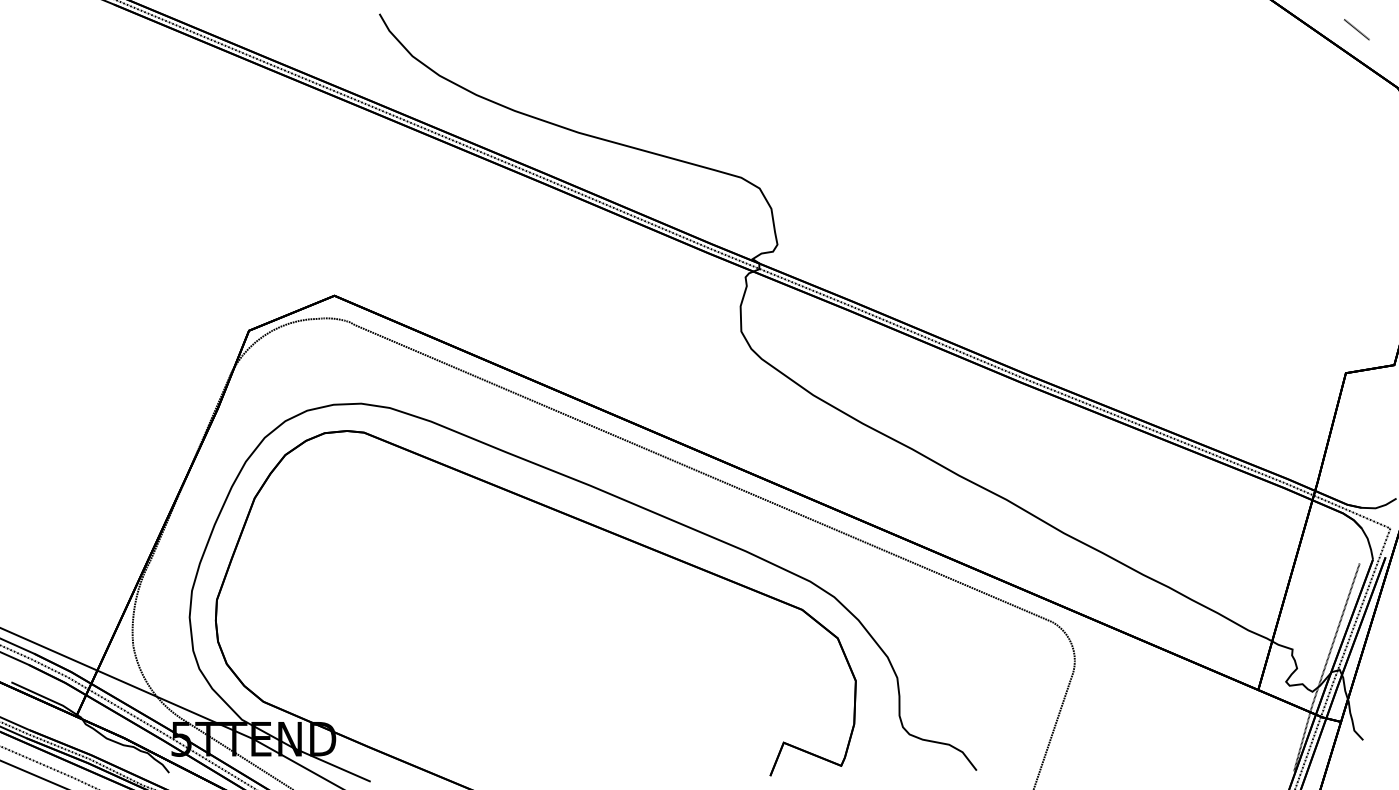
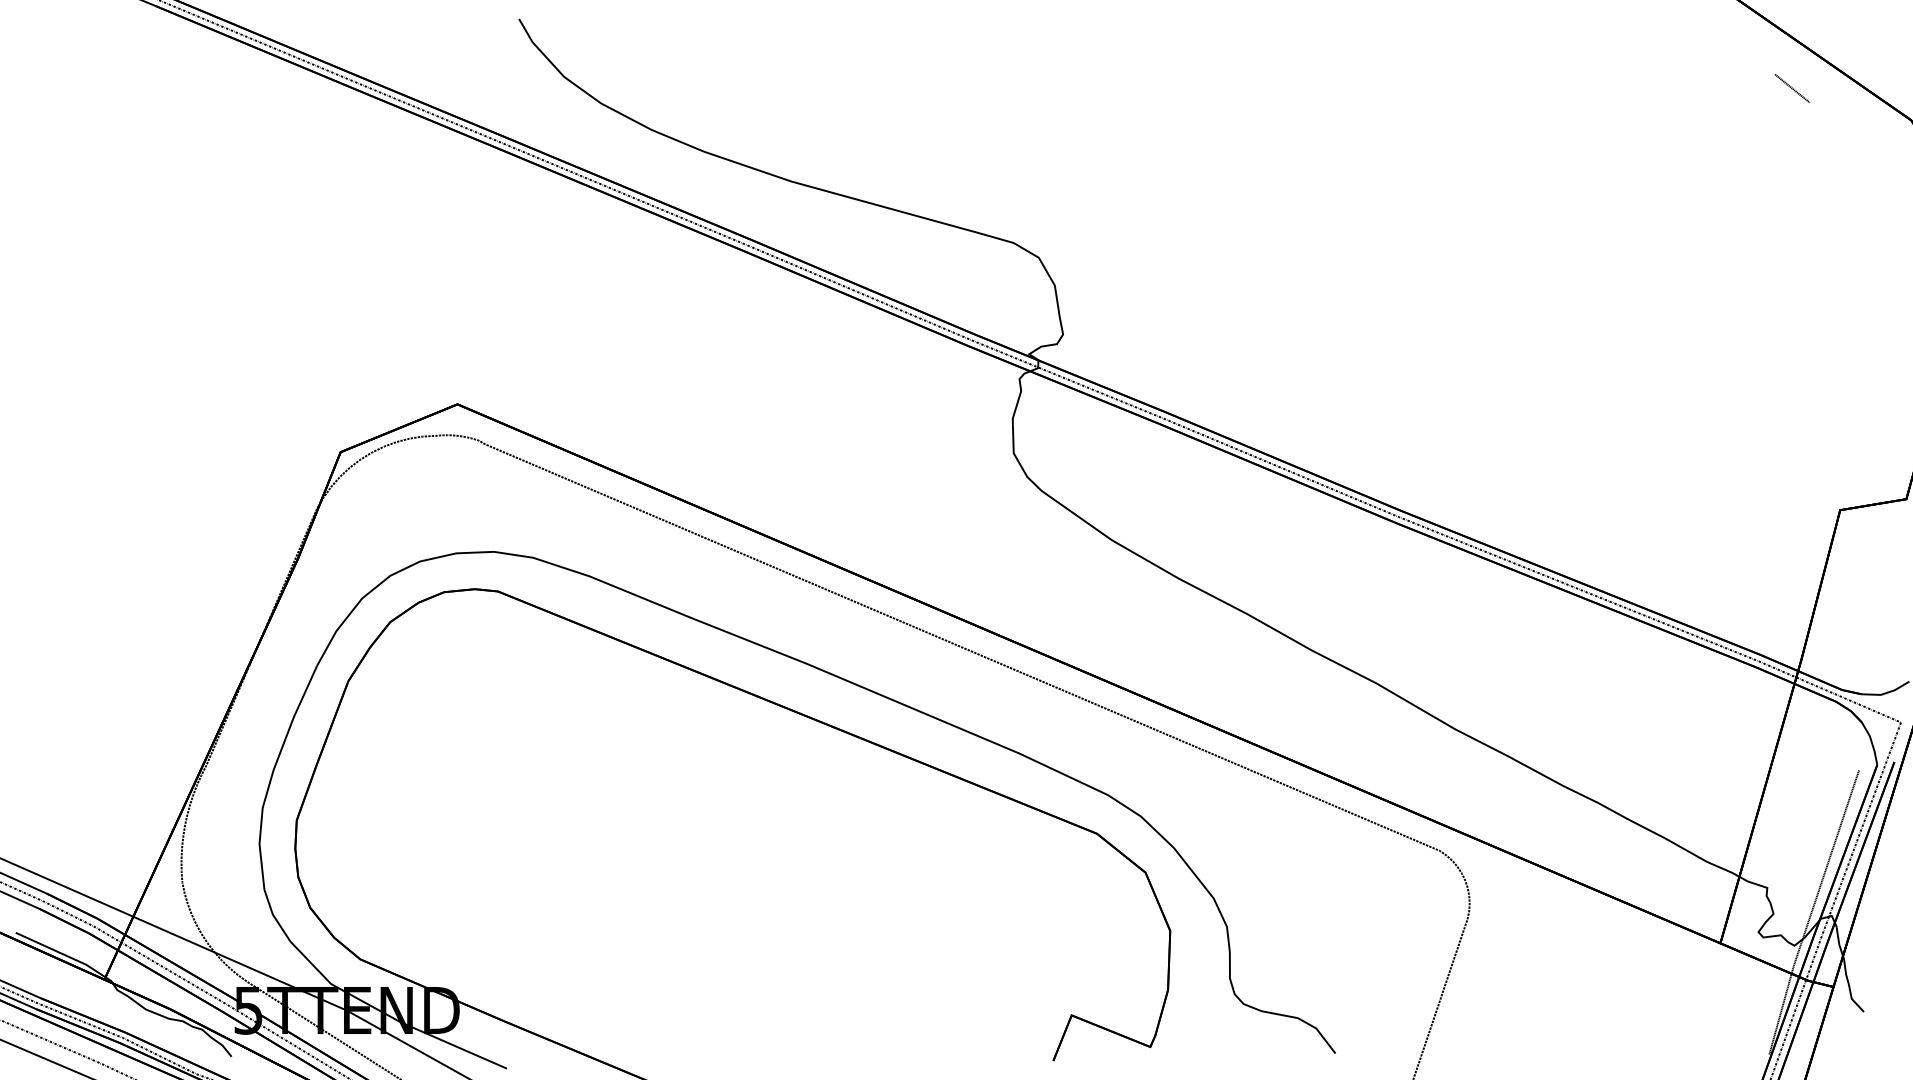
line: (1356, 29) -> (1791, 88), moved

